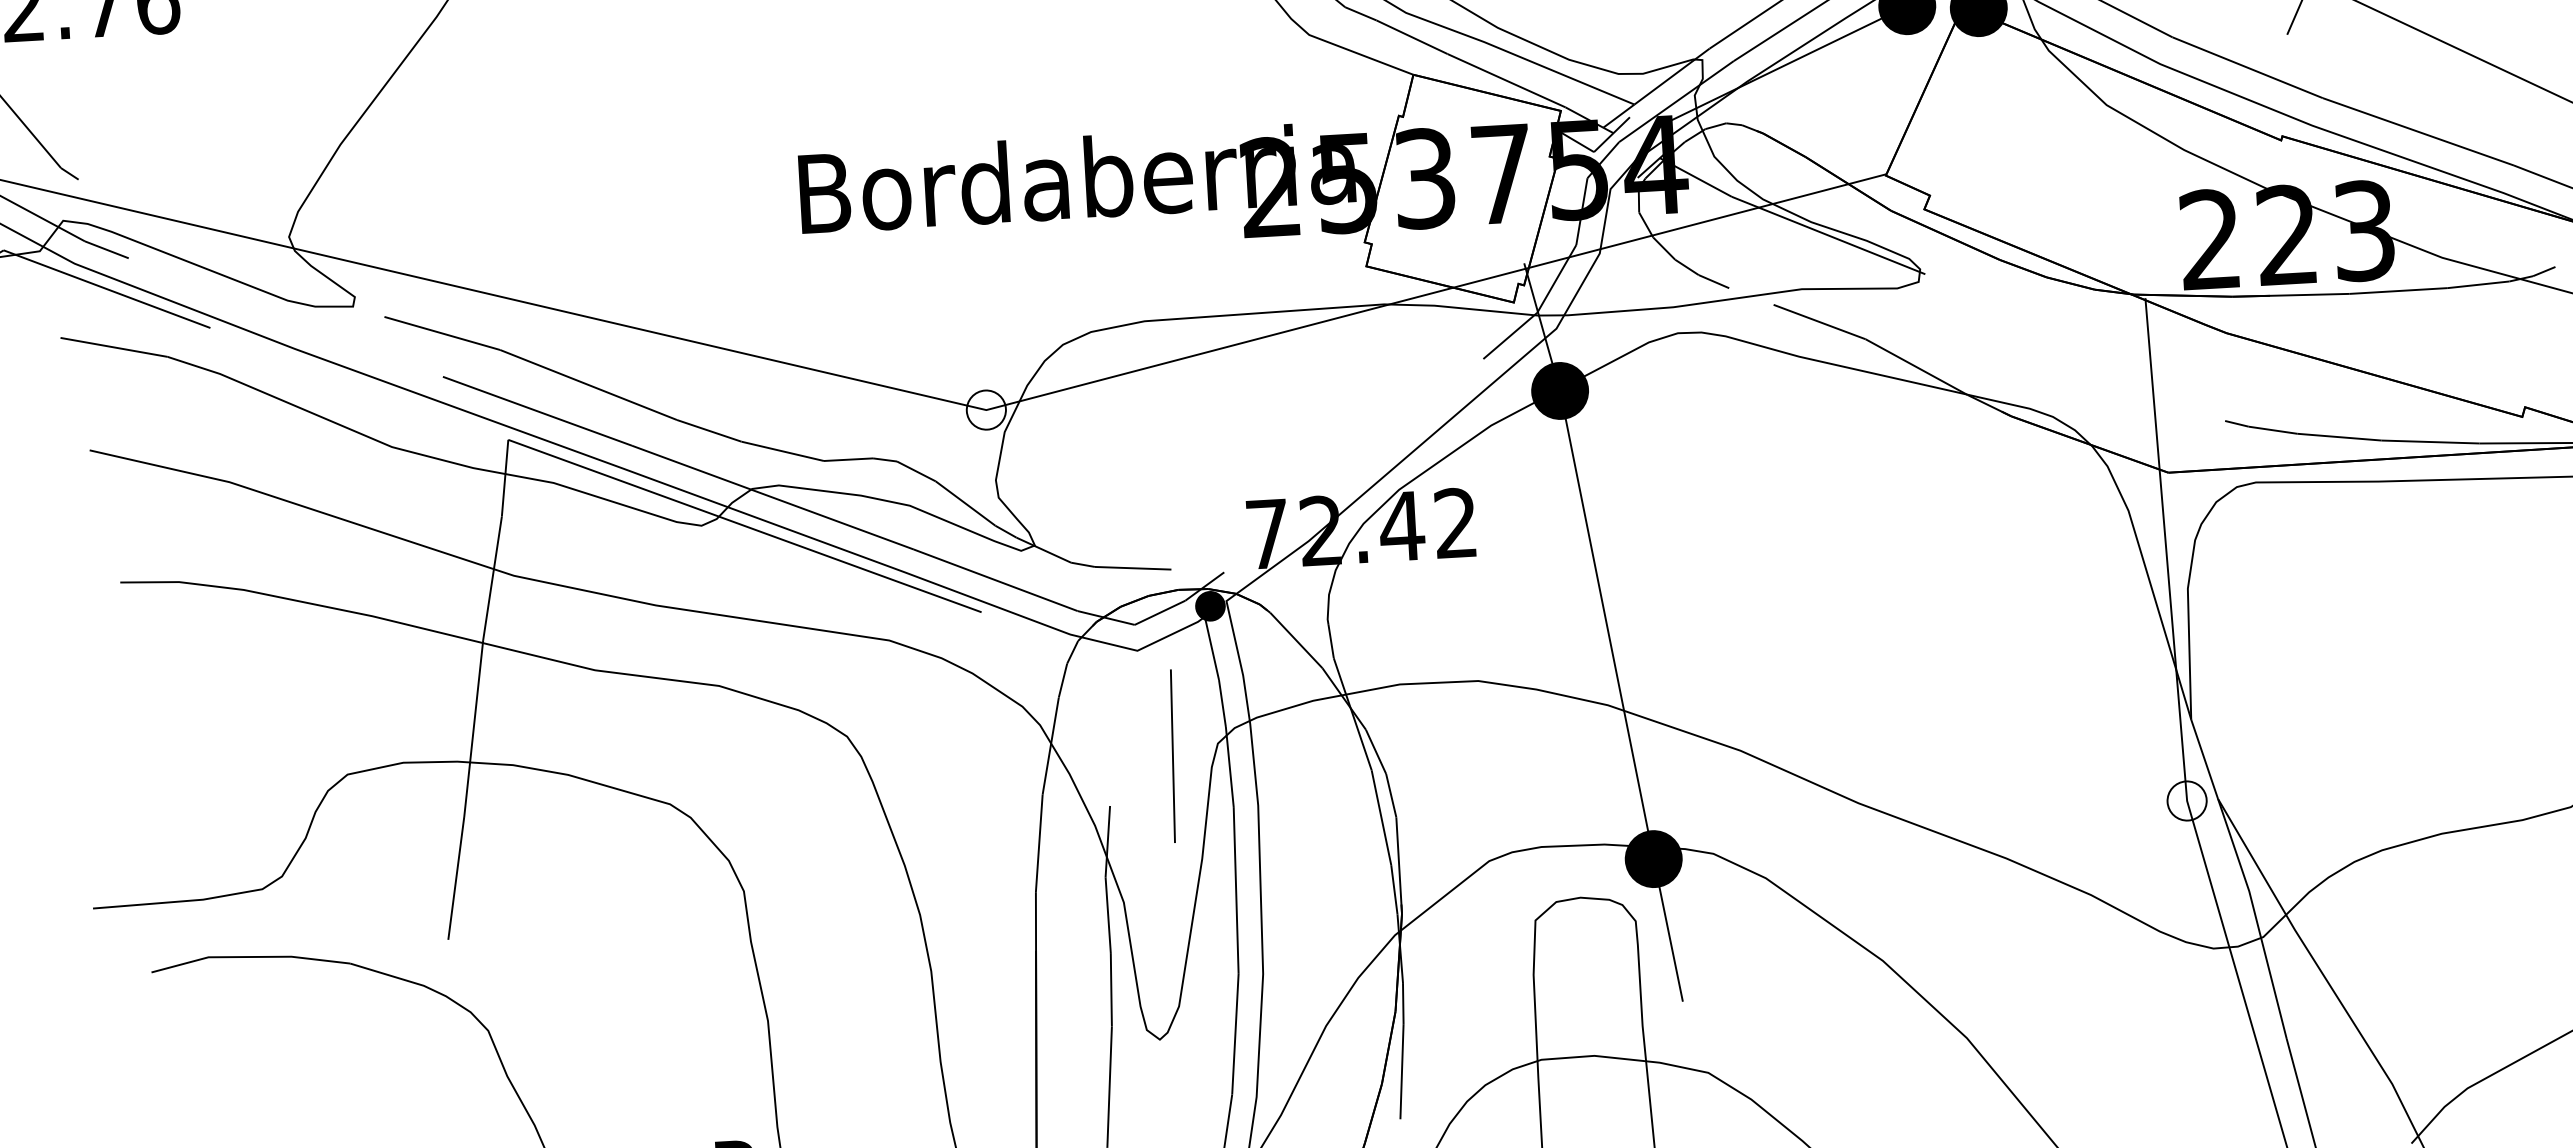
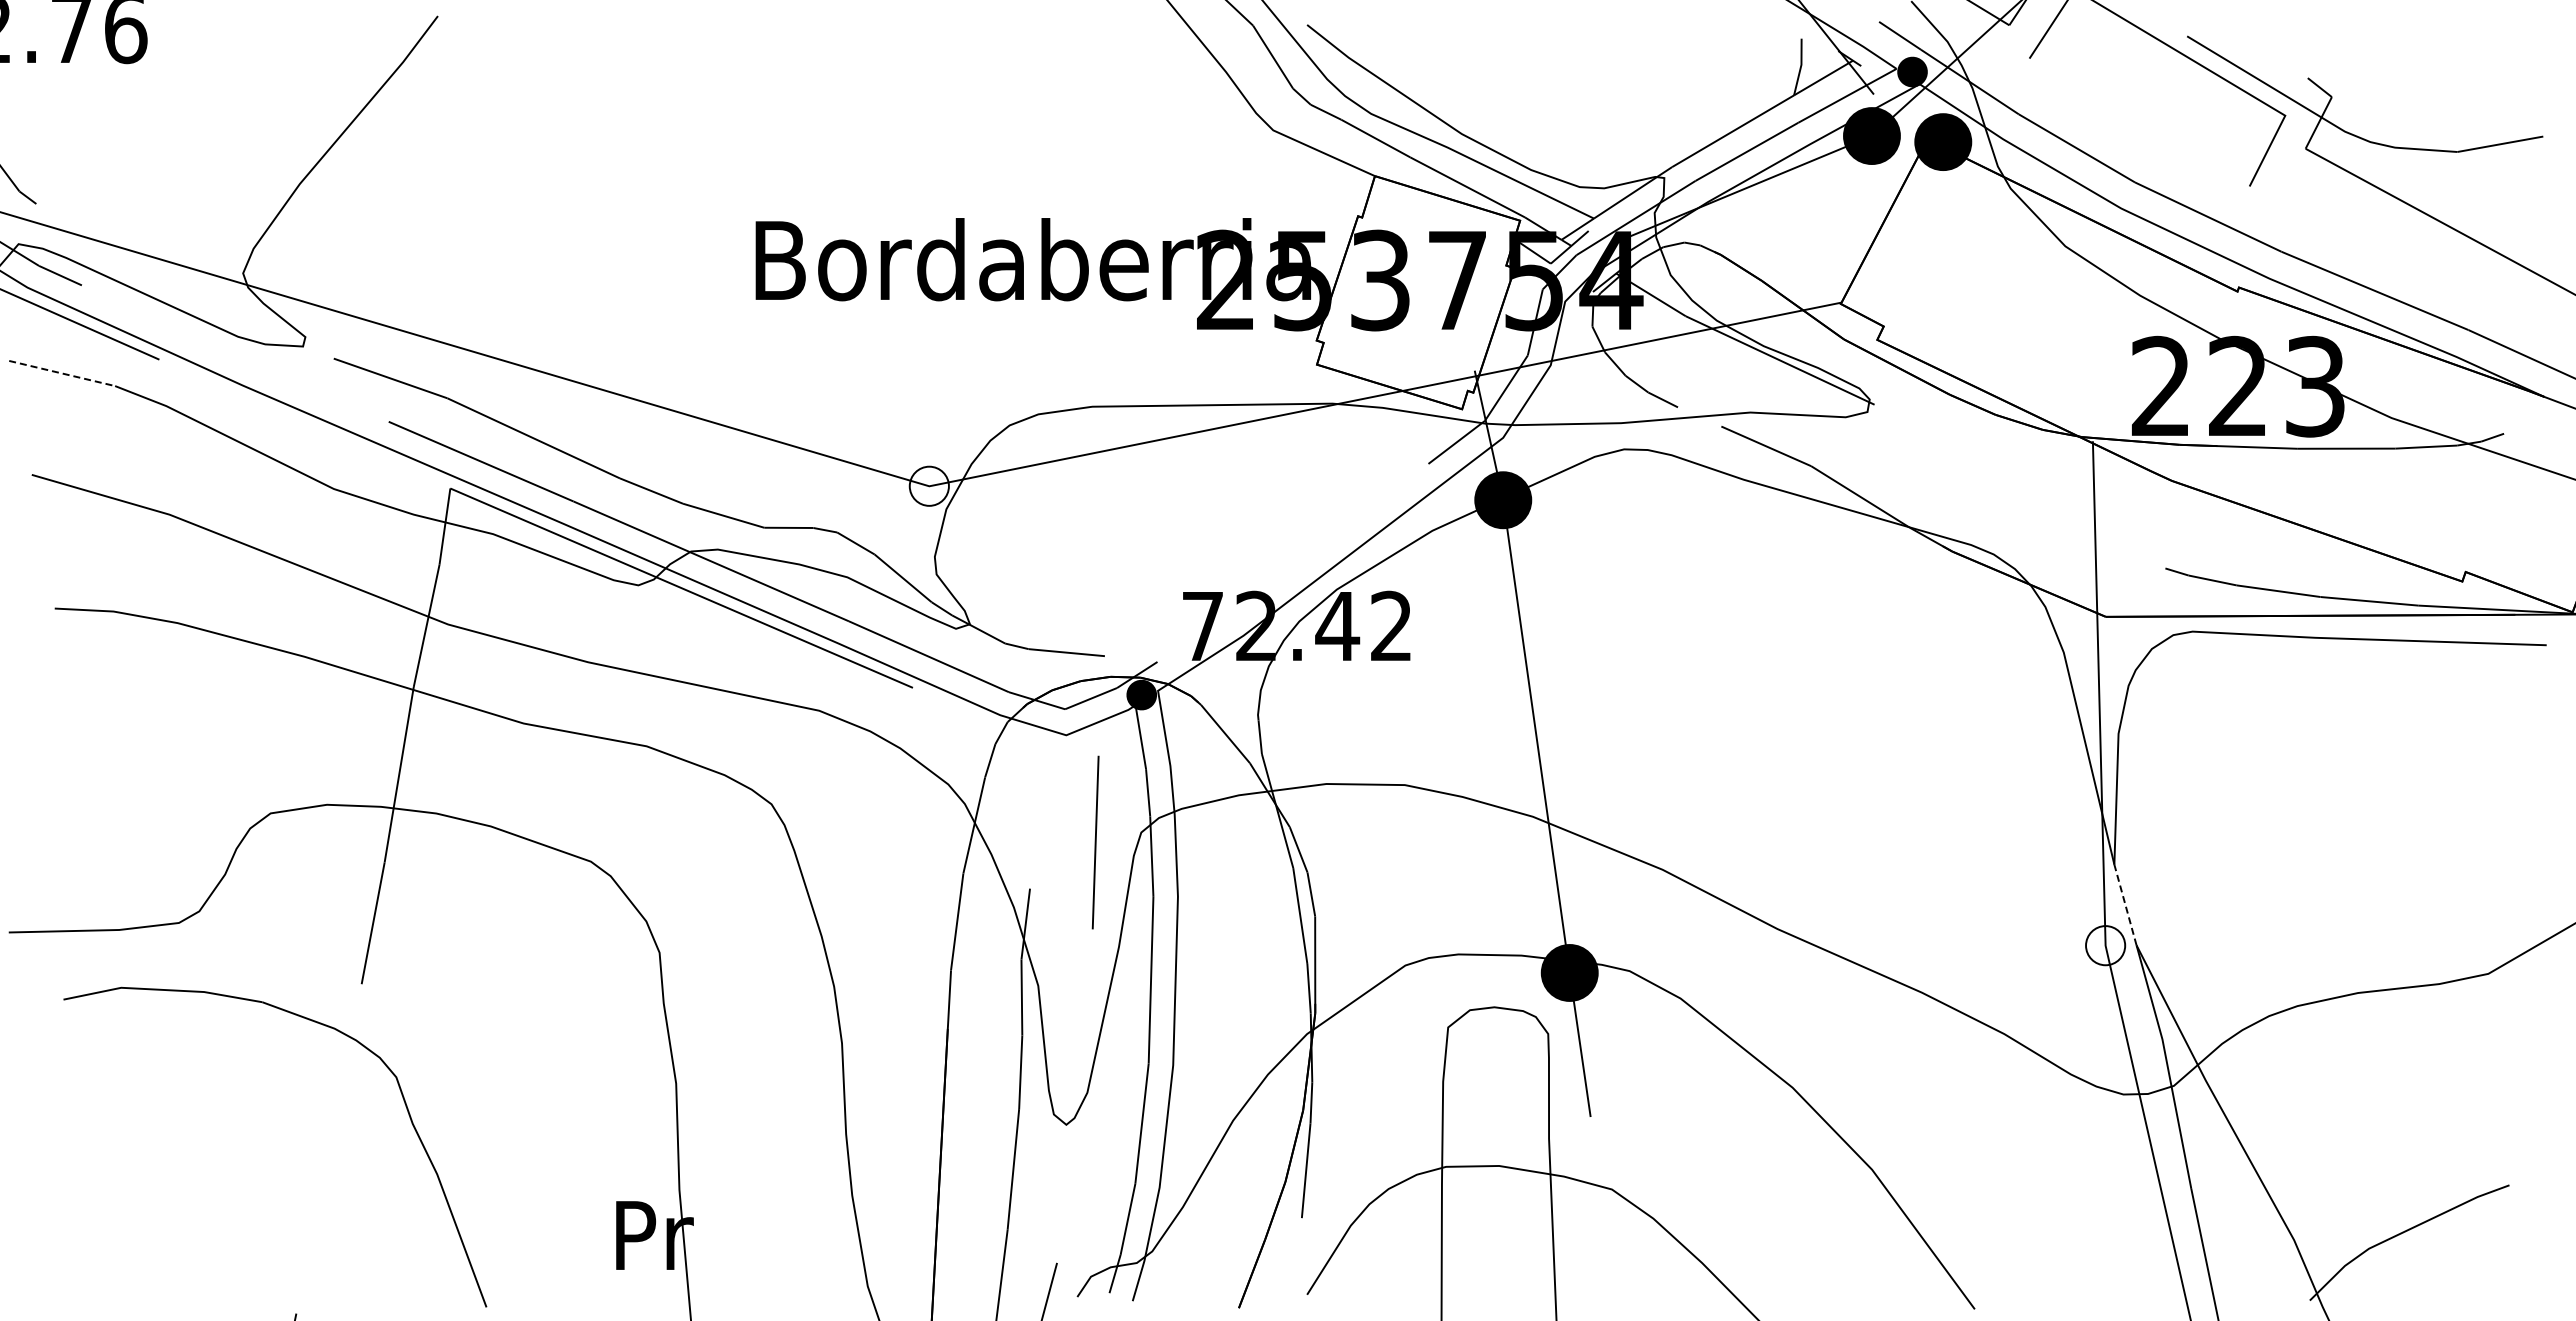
line: (114, 347) -> (62, 373), solid -> dashed
line: (2204, 759) -> (2125, 905), solid -> dashed

